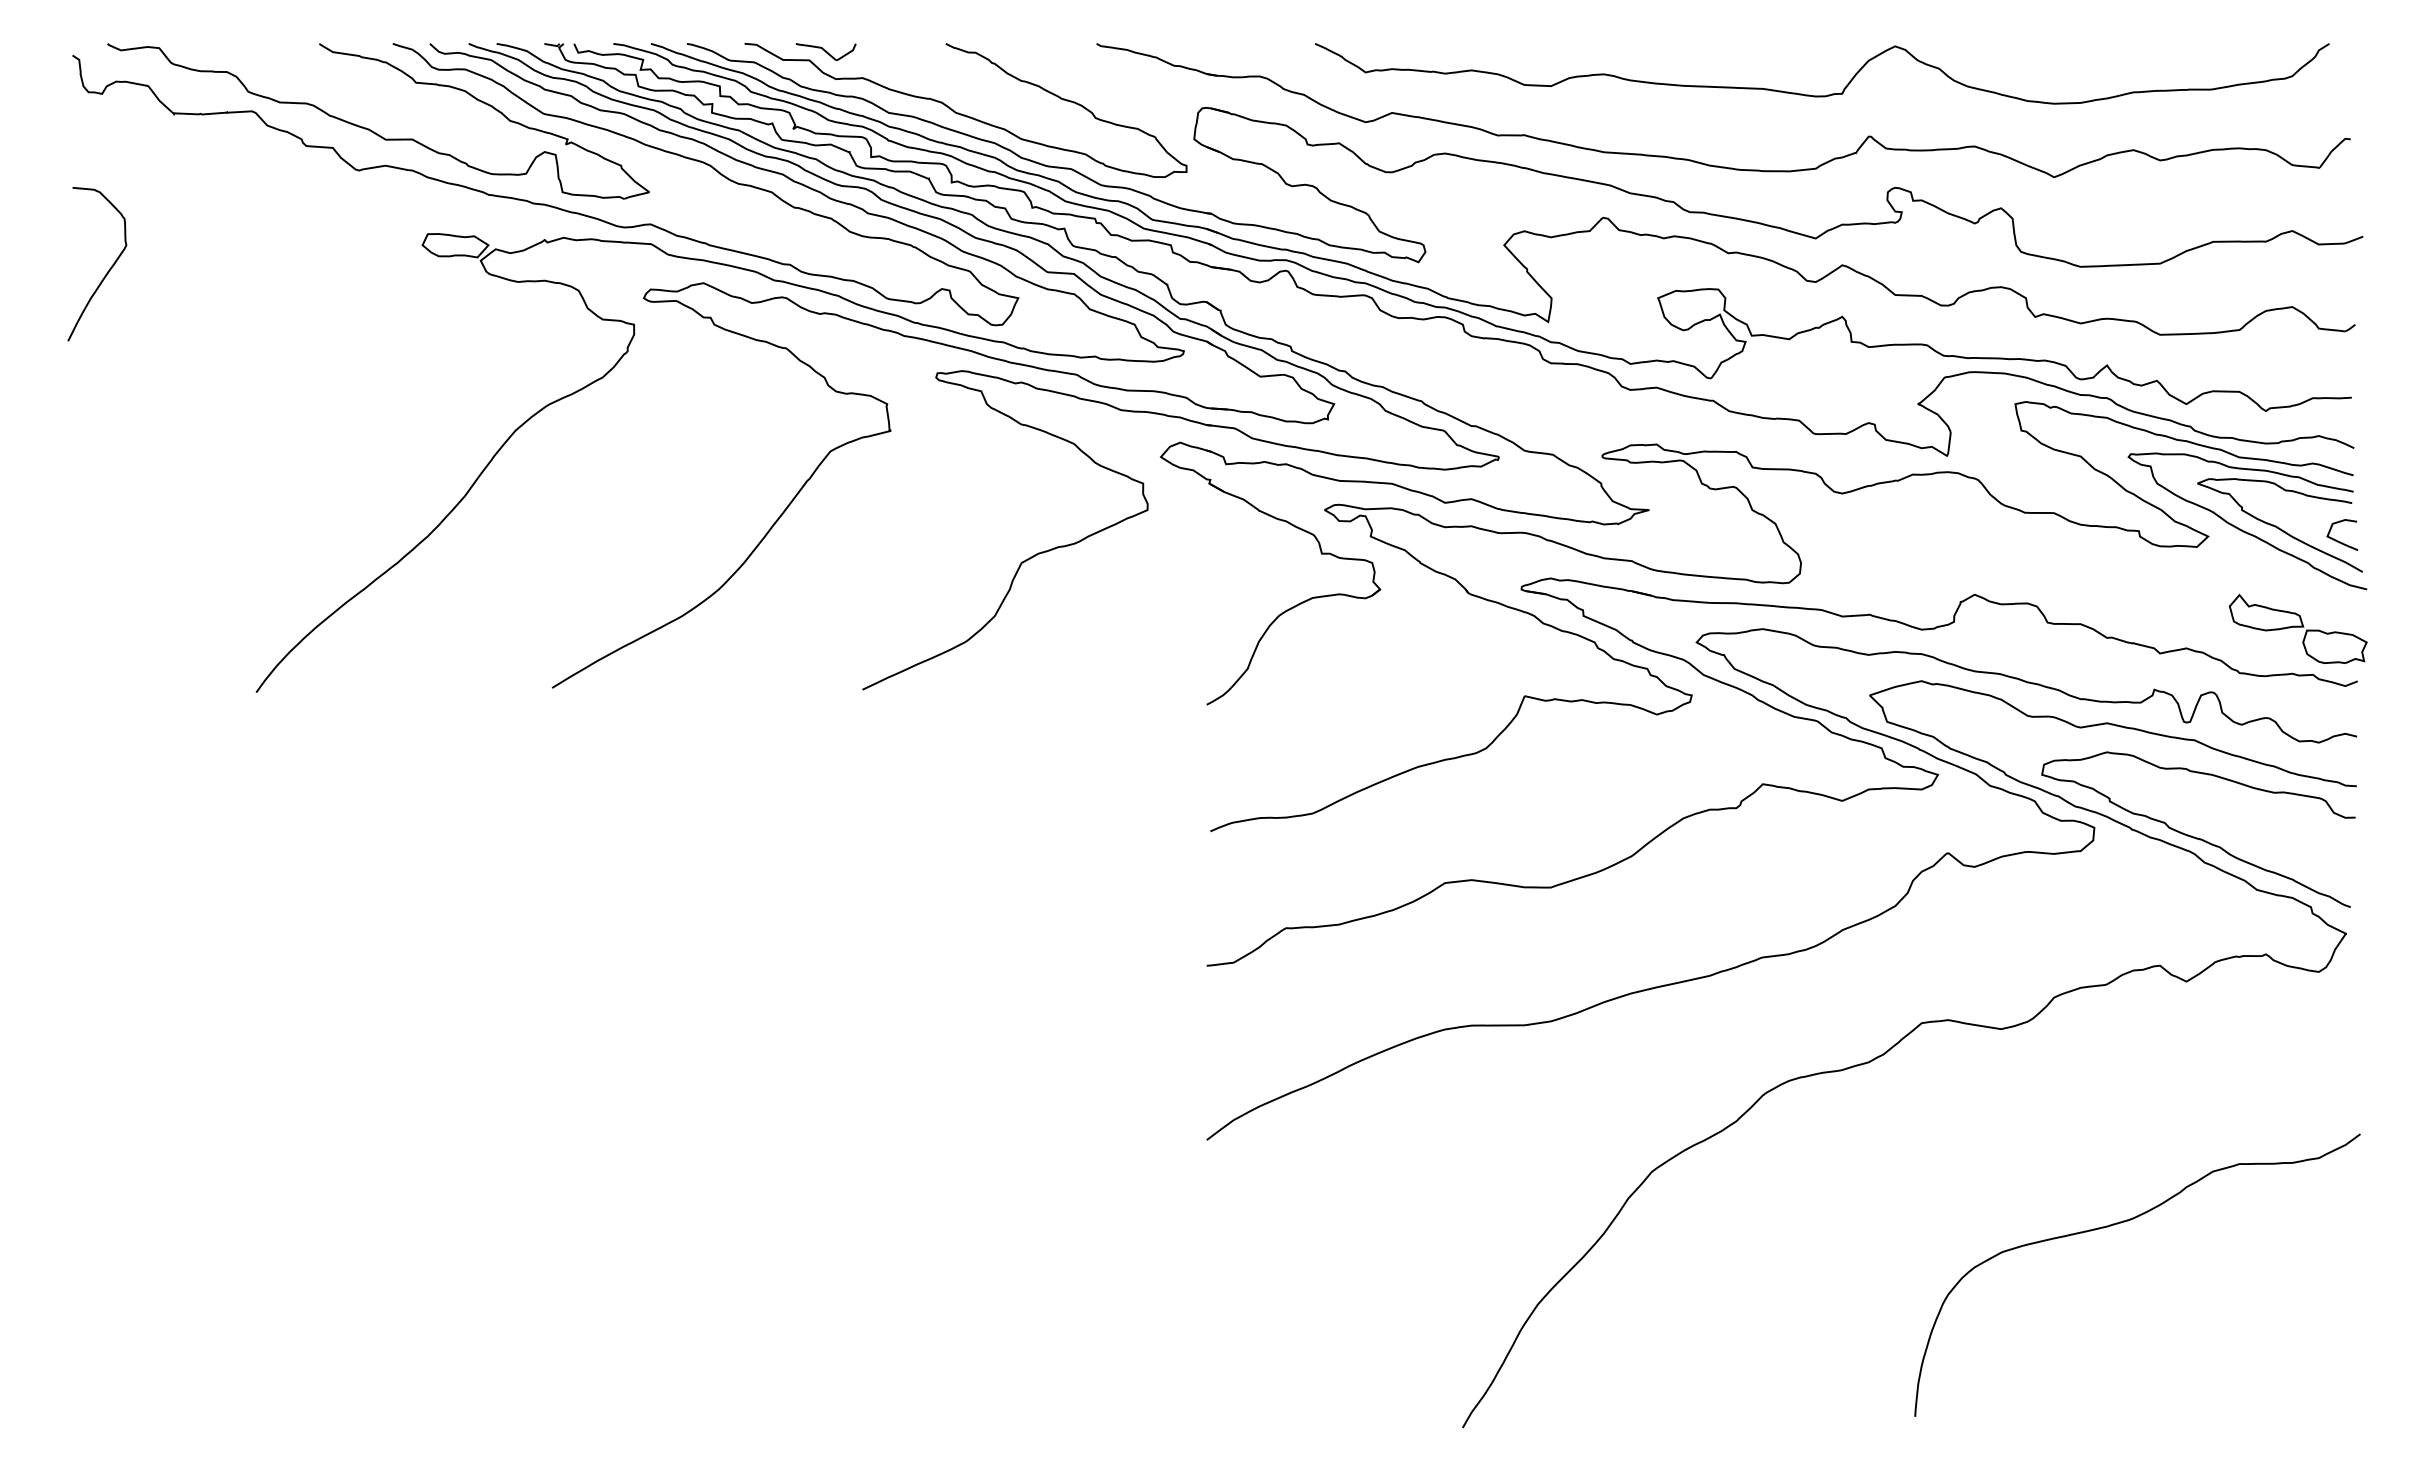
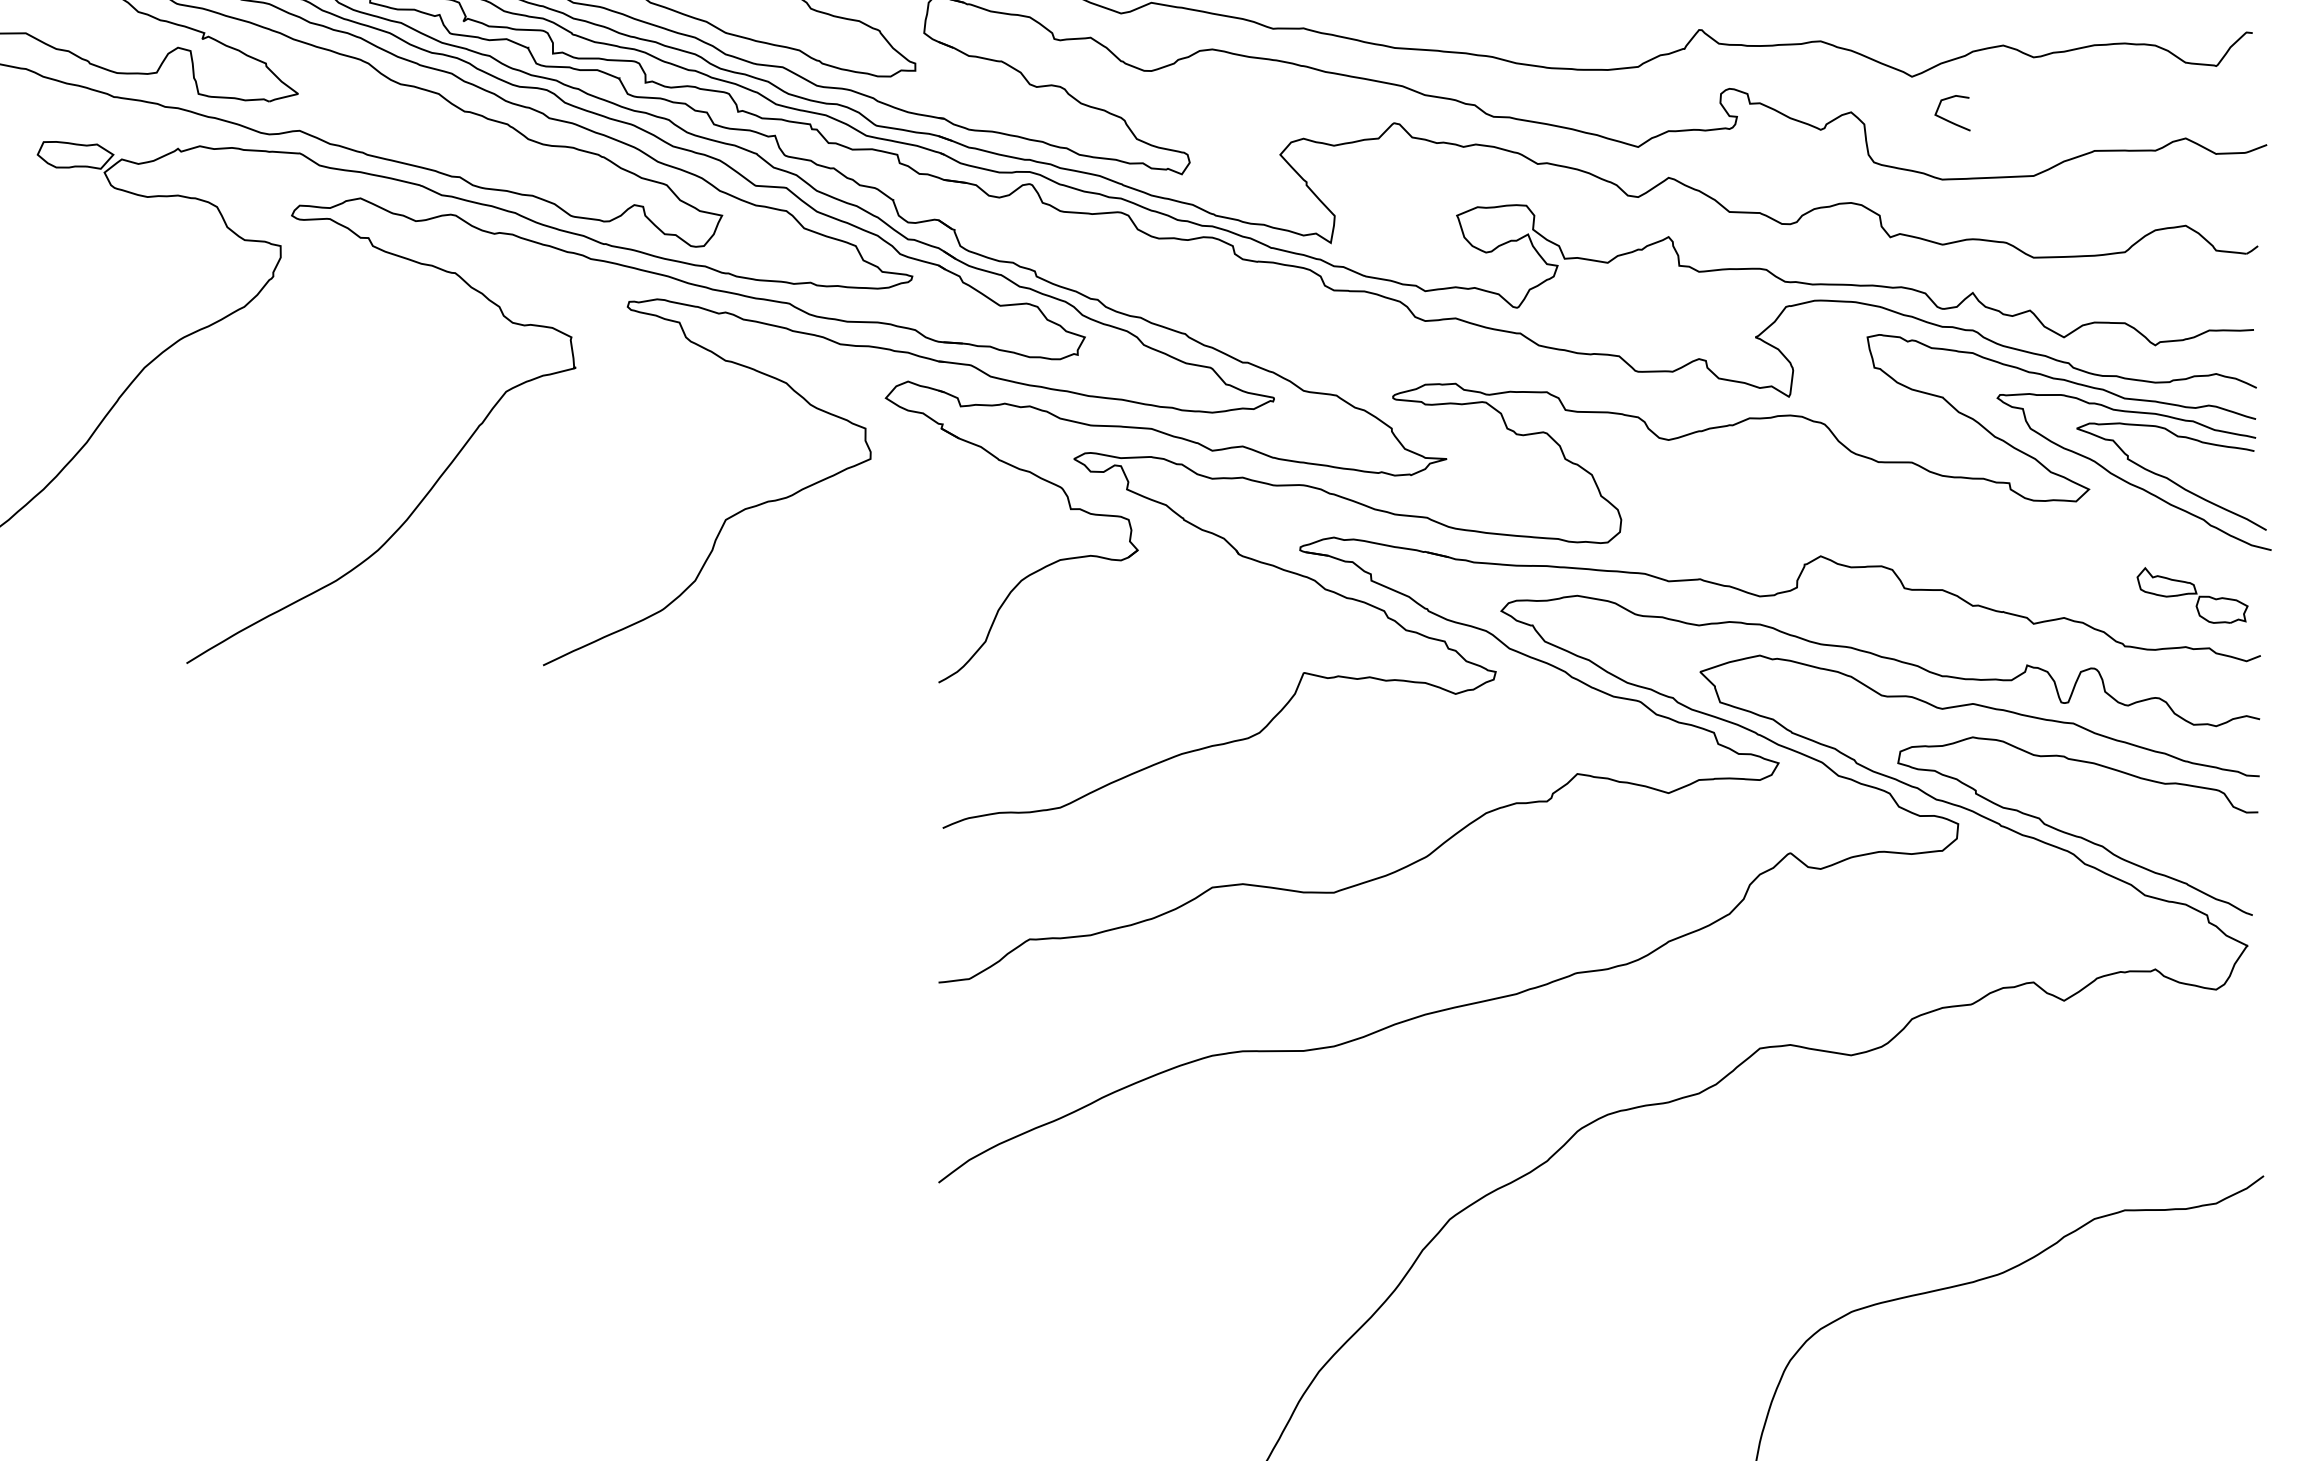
curve: (2338, 540) -> (1948, 119), moved
part: (2298, 628) -> (2192, 595), size x0.7

